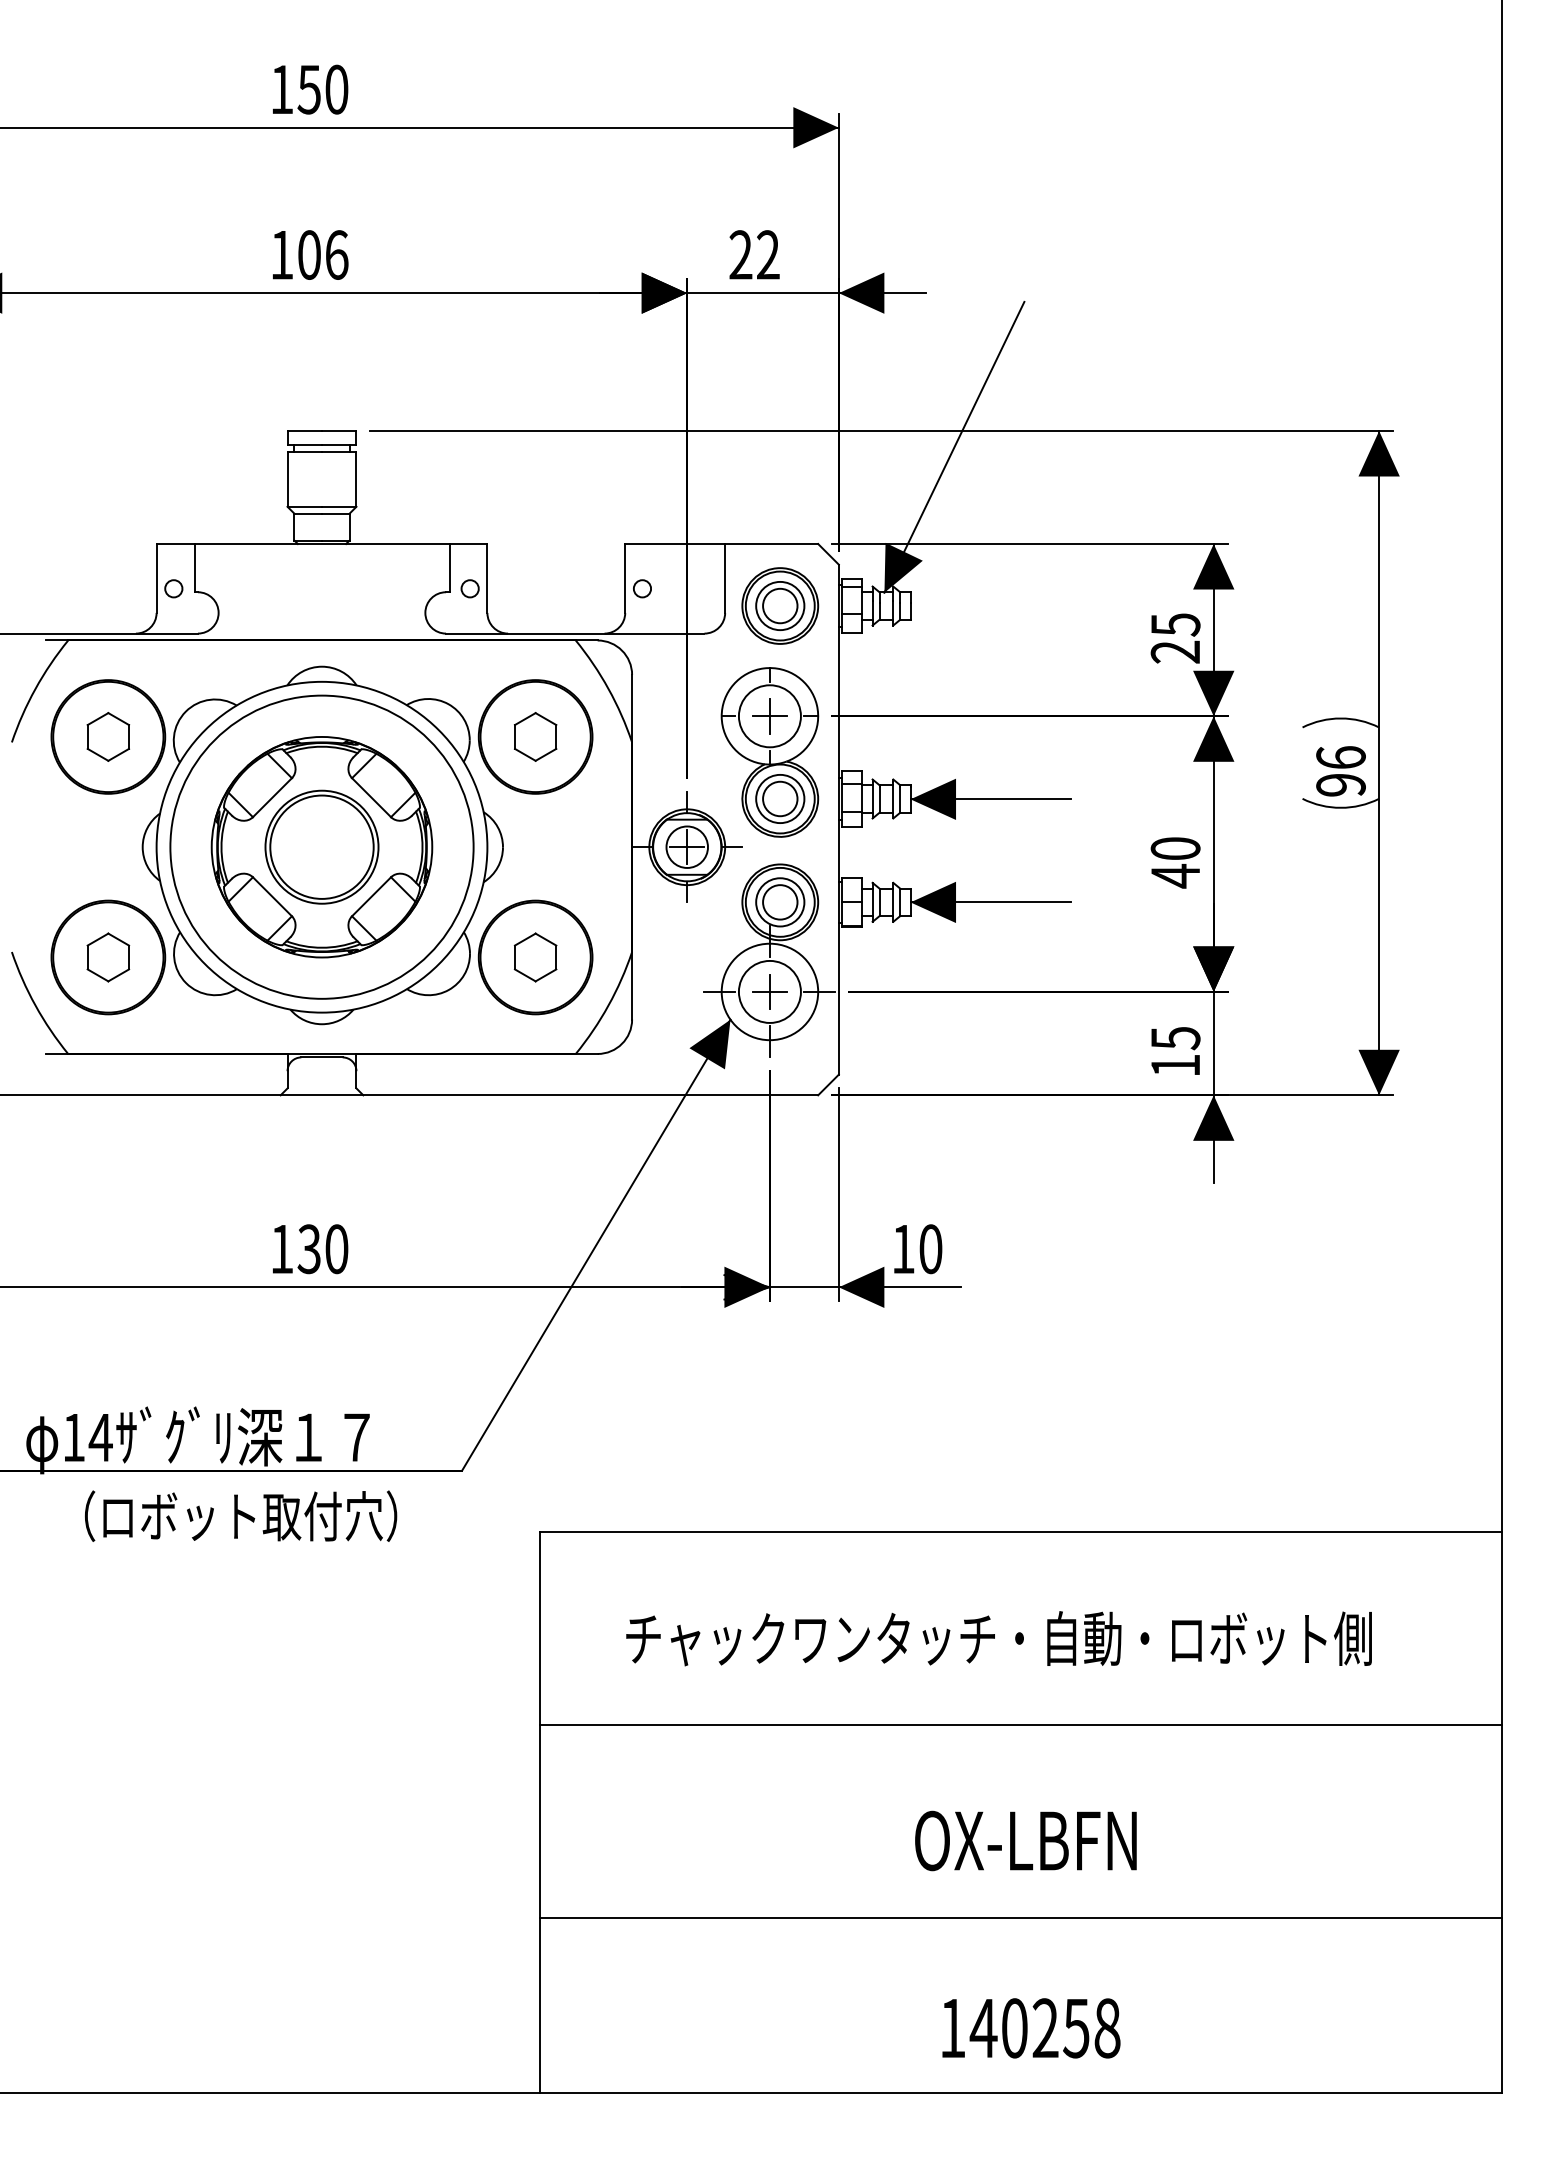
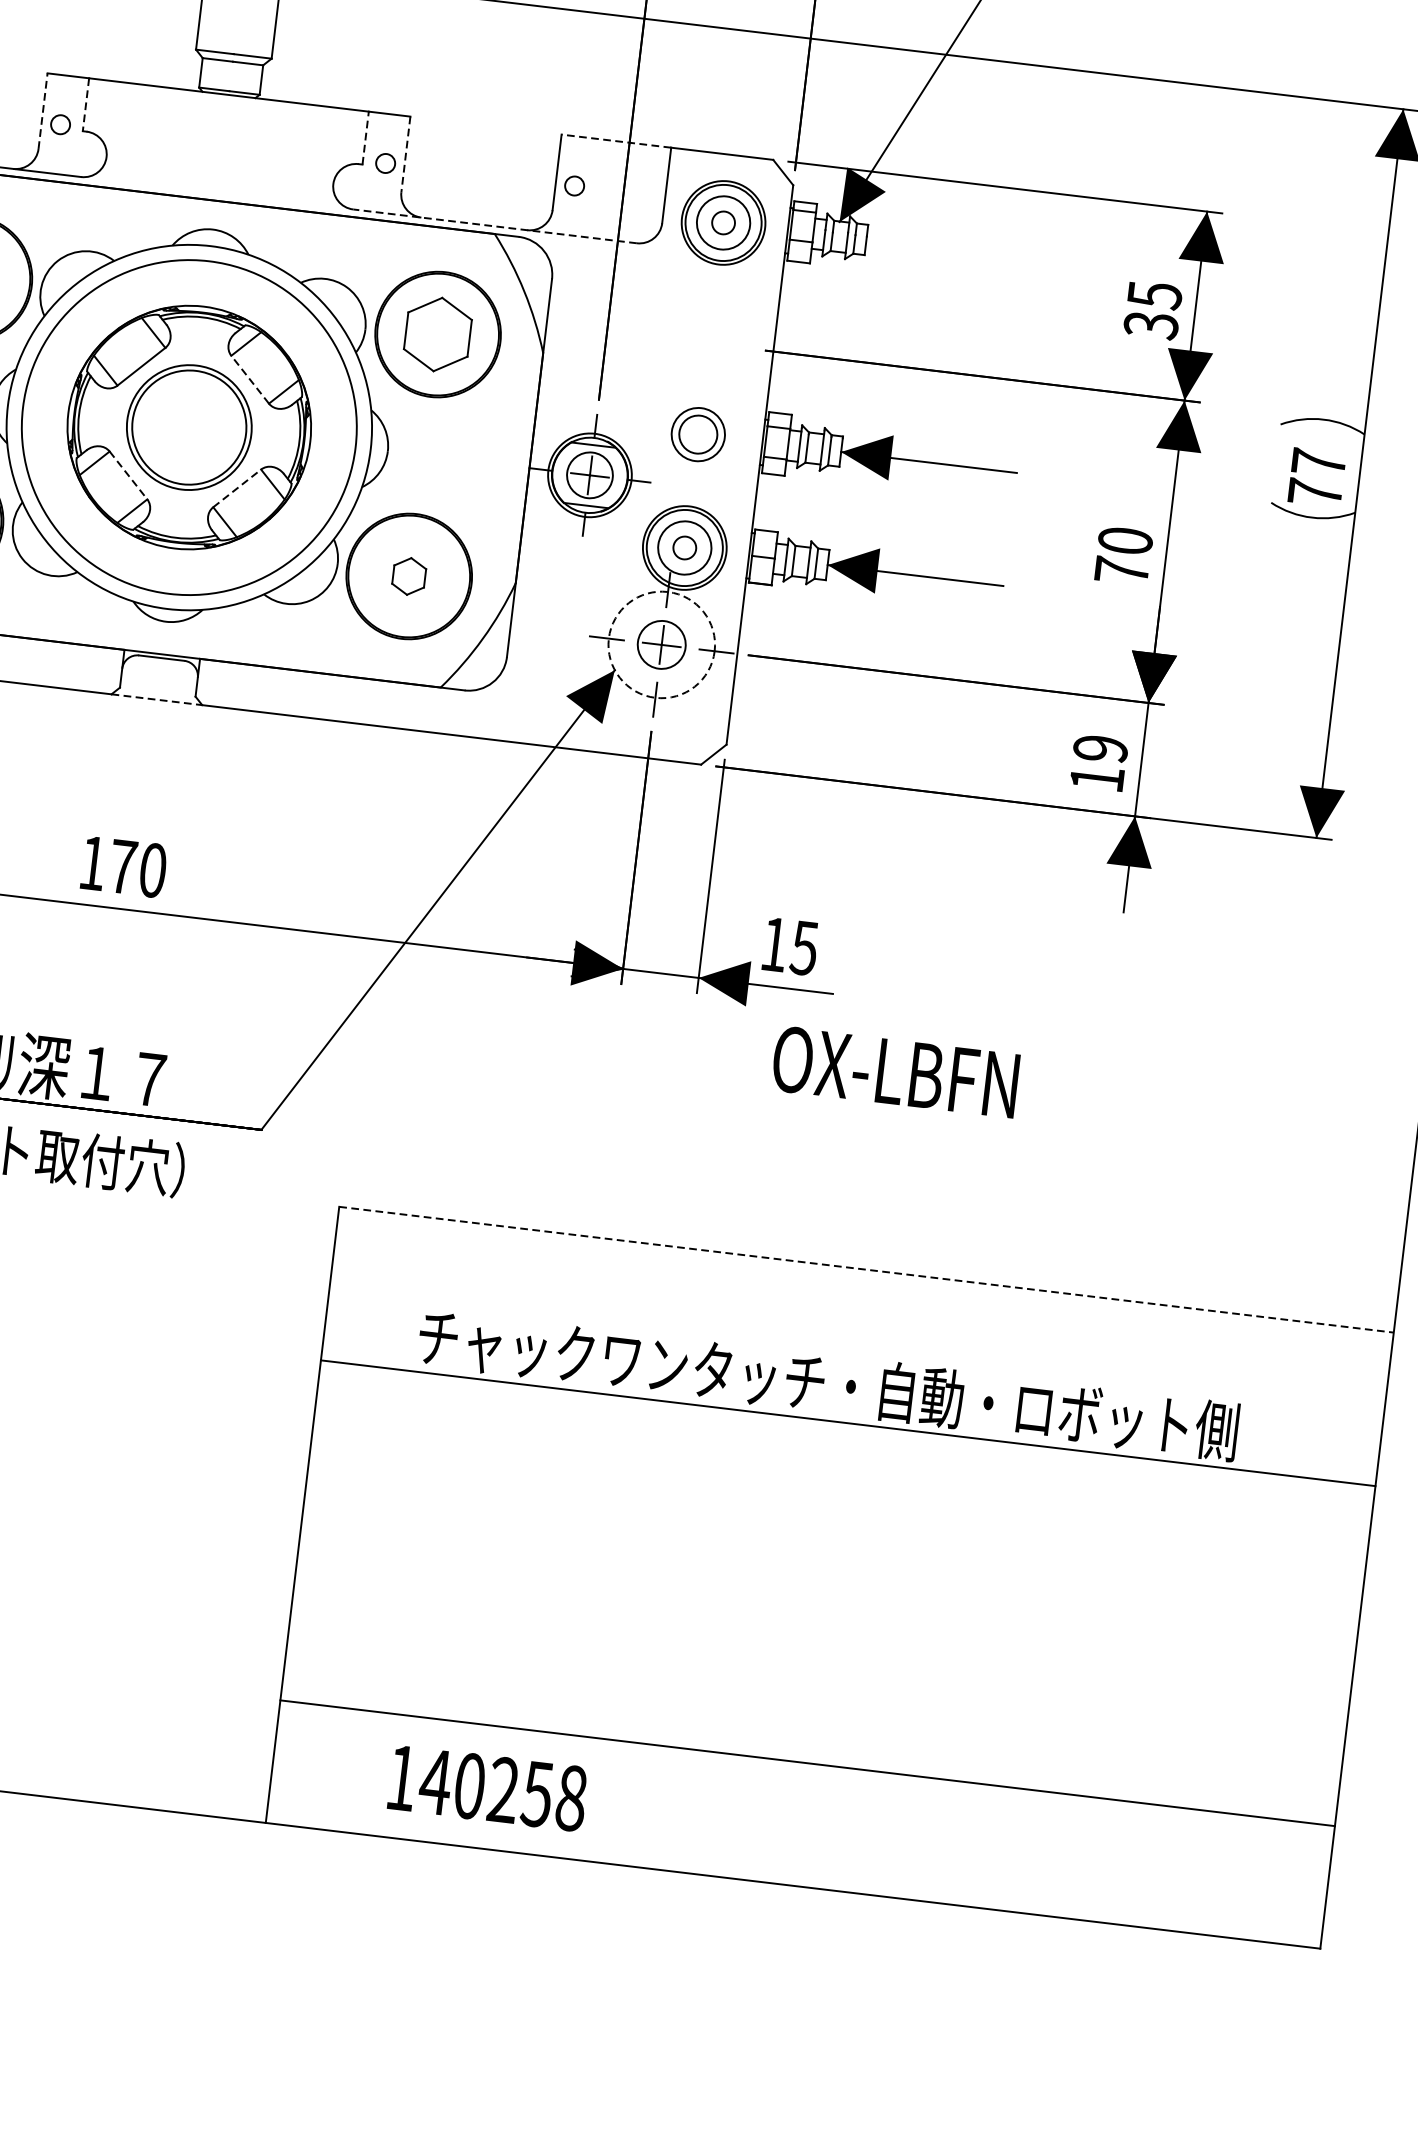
line: (675, 544) -> (616, 141), solid -> dashed
line: (449, 567) -> (365, 137), solid -> dashed
line: (194, 568) -> (85, 105), solid -> dashed
line: (156, 577) -> (43, 110), solid -> dashed
line: (487, 578) -> (406, 154), solid -> dashed
circle: (780, 605) -> (723, 222), size x0.6
line: (574, 633) -> (494, 226), solid -> dashed
text: (1175, 652) -> (1151, 325), 25 -> 35
part: (535, 736) -> (438, 334), size x1.4
part: (769, 752) -> (692, 382), removed
text: (1340, 771) -> (1316, 477), 96 -> 77
line: (371, 797) -> (250, 379), solid -> dashed
text: (1175, 875) -> (1121, 570), 40 -> 70
line: (272, 896) -> (128, 475), solid -> dashed
line: (371, 896) -> (237, 488), solid -> dashed
circle: (780, 902) -> (685, 548), size x0.6
part: (535, 957) -> (409, 576), size x0.7
circle: (769, 991) -> (661, 644), size x0.7
circle: (769, 991) -> (661, 644), solid -> dashed
text: (1175, 1038) -> (1100, 749), 15 -> 19
line: (322, 1095) -> (157, 699), solid -> dashed
text: (308, 1249) -> (121, 867), 130 -> 170
text: (930, 1249) -> (804, 948), 10 -> 15
line: (1020, 1531) -> (866, 1269), solid -> dashed
line: (1020, 1724) -> (847, 1423), moved
text: (1025, 1840) -> (895, 1071), moved
line: (1020, 1917) -> (807, 1763), moved
text: (1031, 2028) -> (488, 1788), moved

